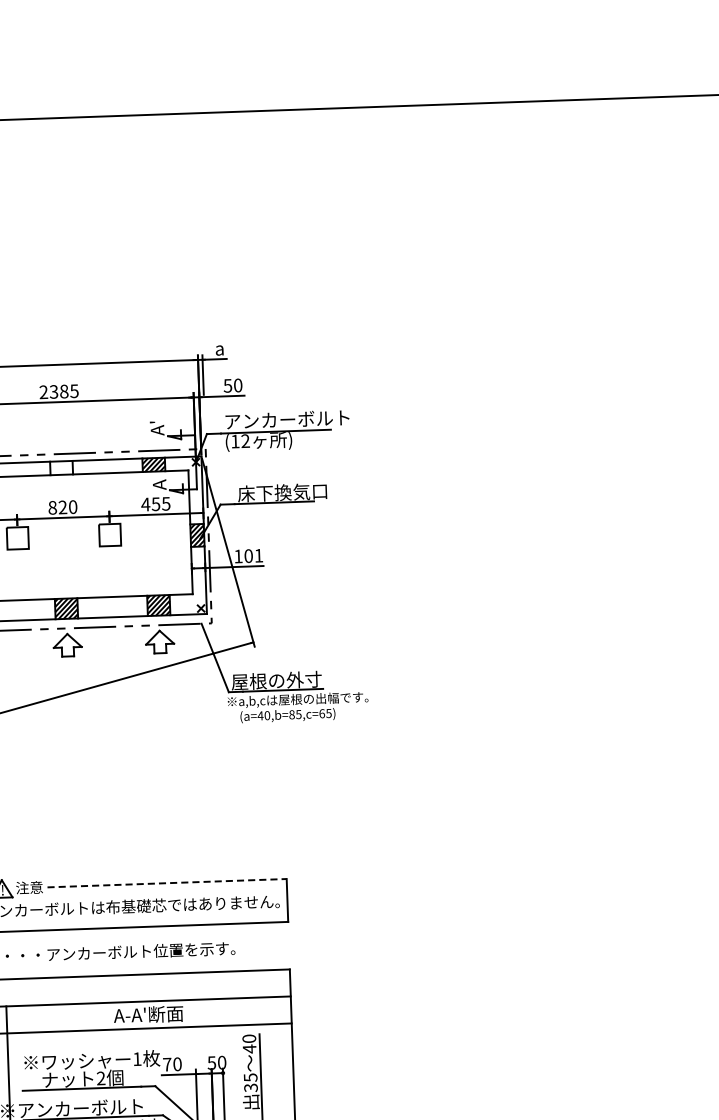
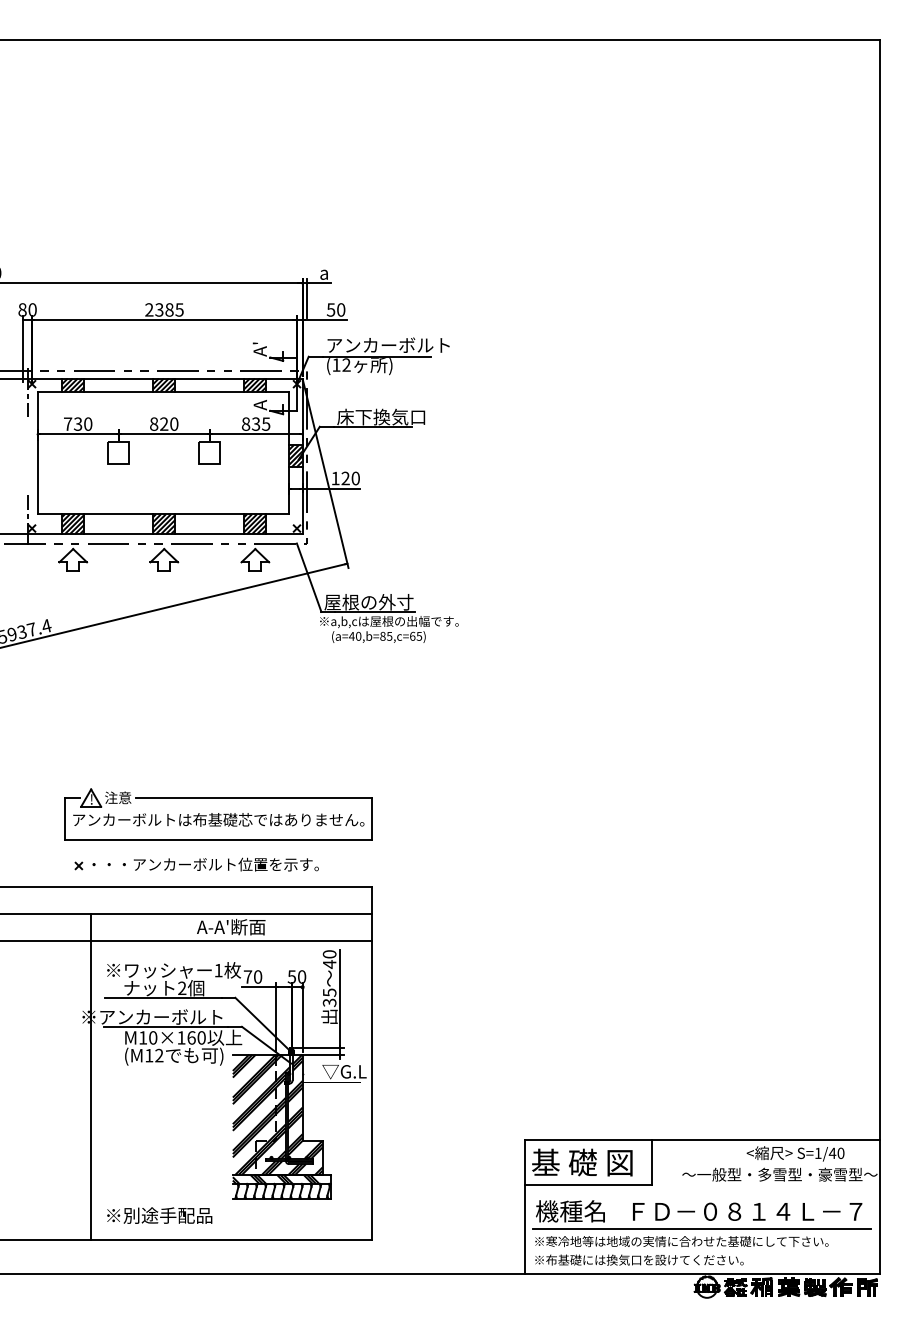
hatch: (61, 467) -> (164, 384), added
text: (150, 503) -> (250, 423), 455 -> 835
text: (253, 555) -> (350, 478), 101 -> 120
line: (167, 883) -> (254, 798), dashed -> solid

